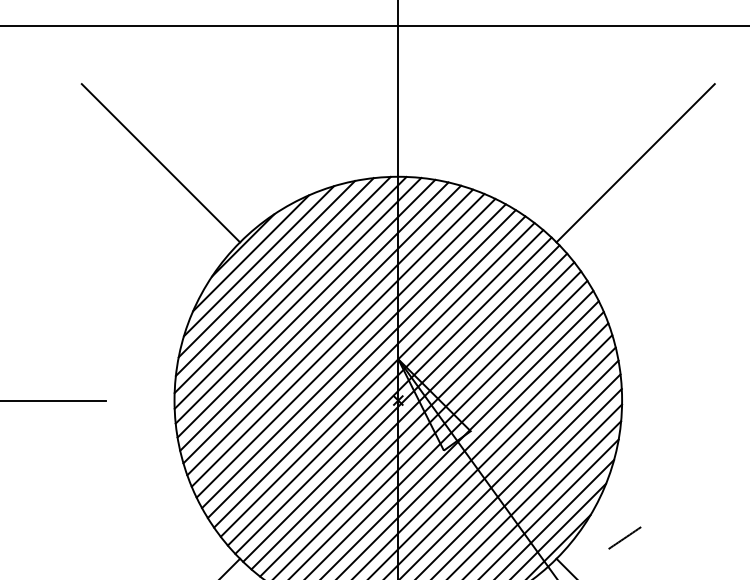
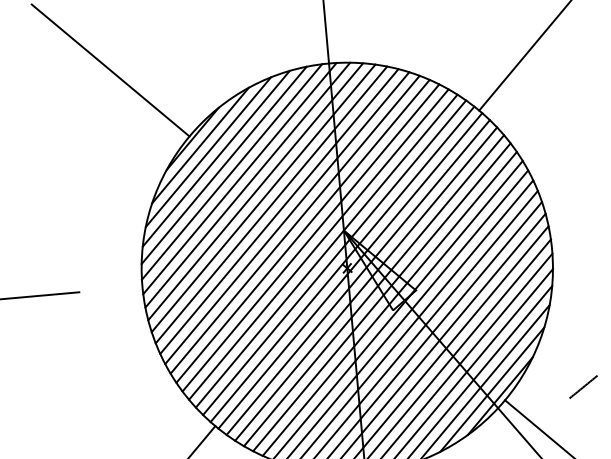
line: (624, 537) -> (583, 386), moved

